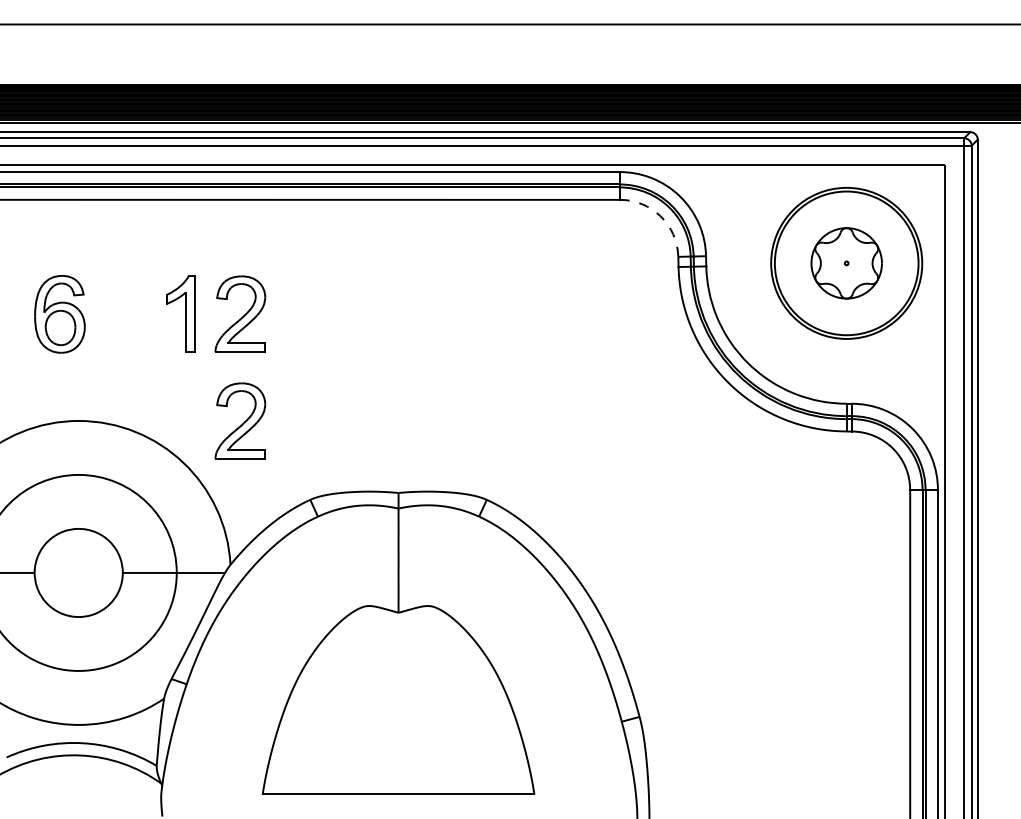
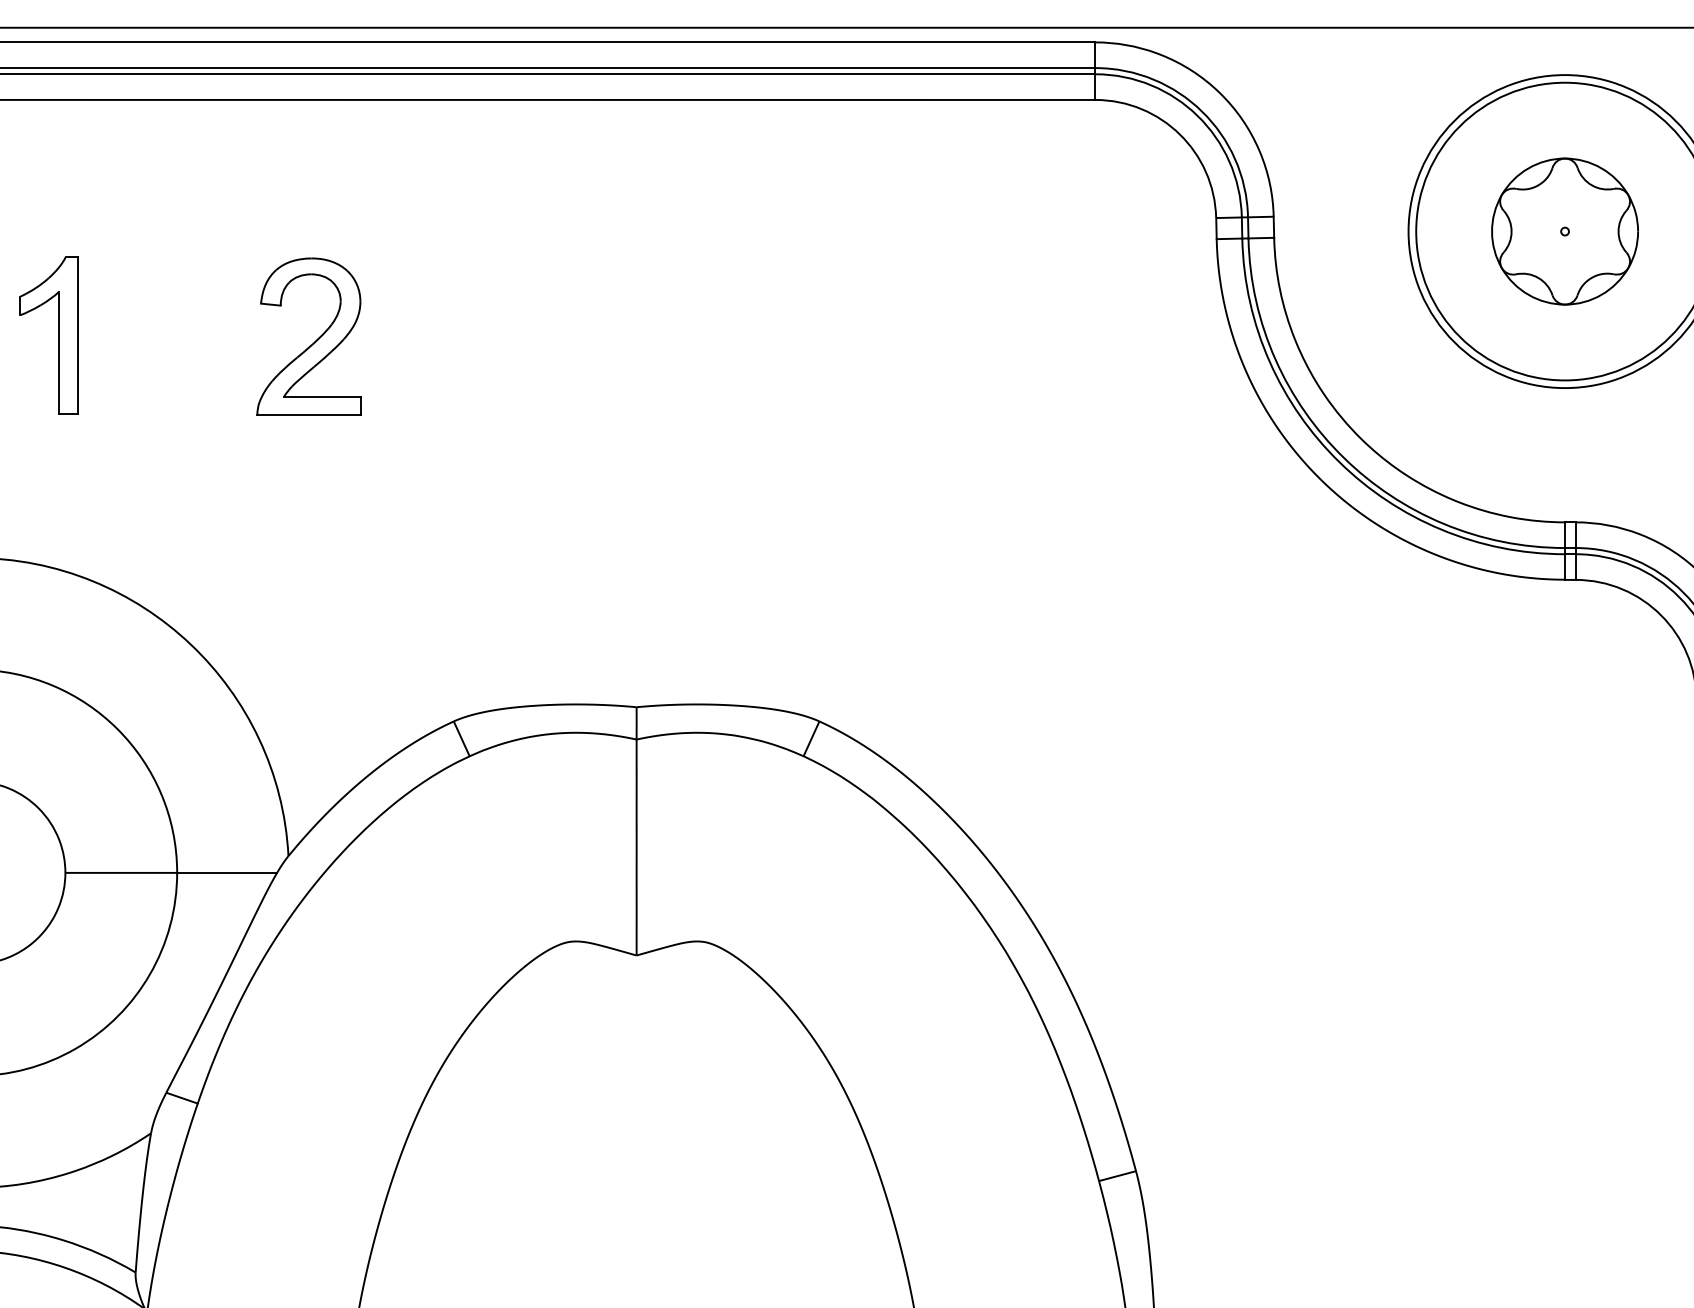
arc: (660, 216) -> (1179, 134), dashed -> solid
part: (180, 313) -> (48, 335), moved
part: (240, 420) -> (309, 557), removed

